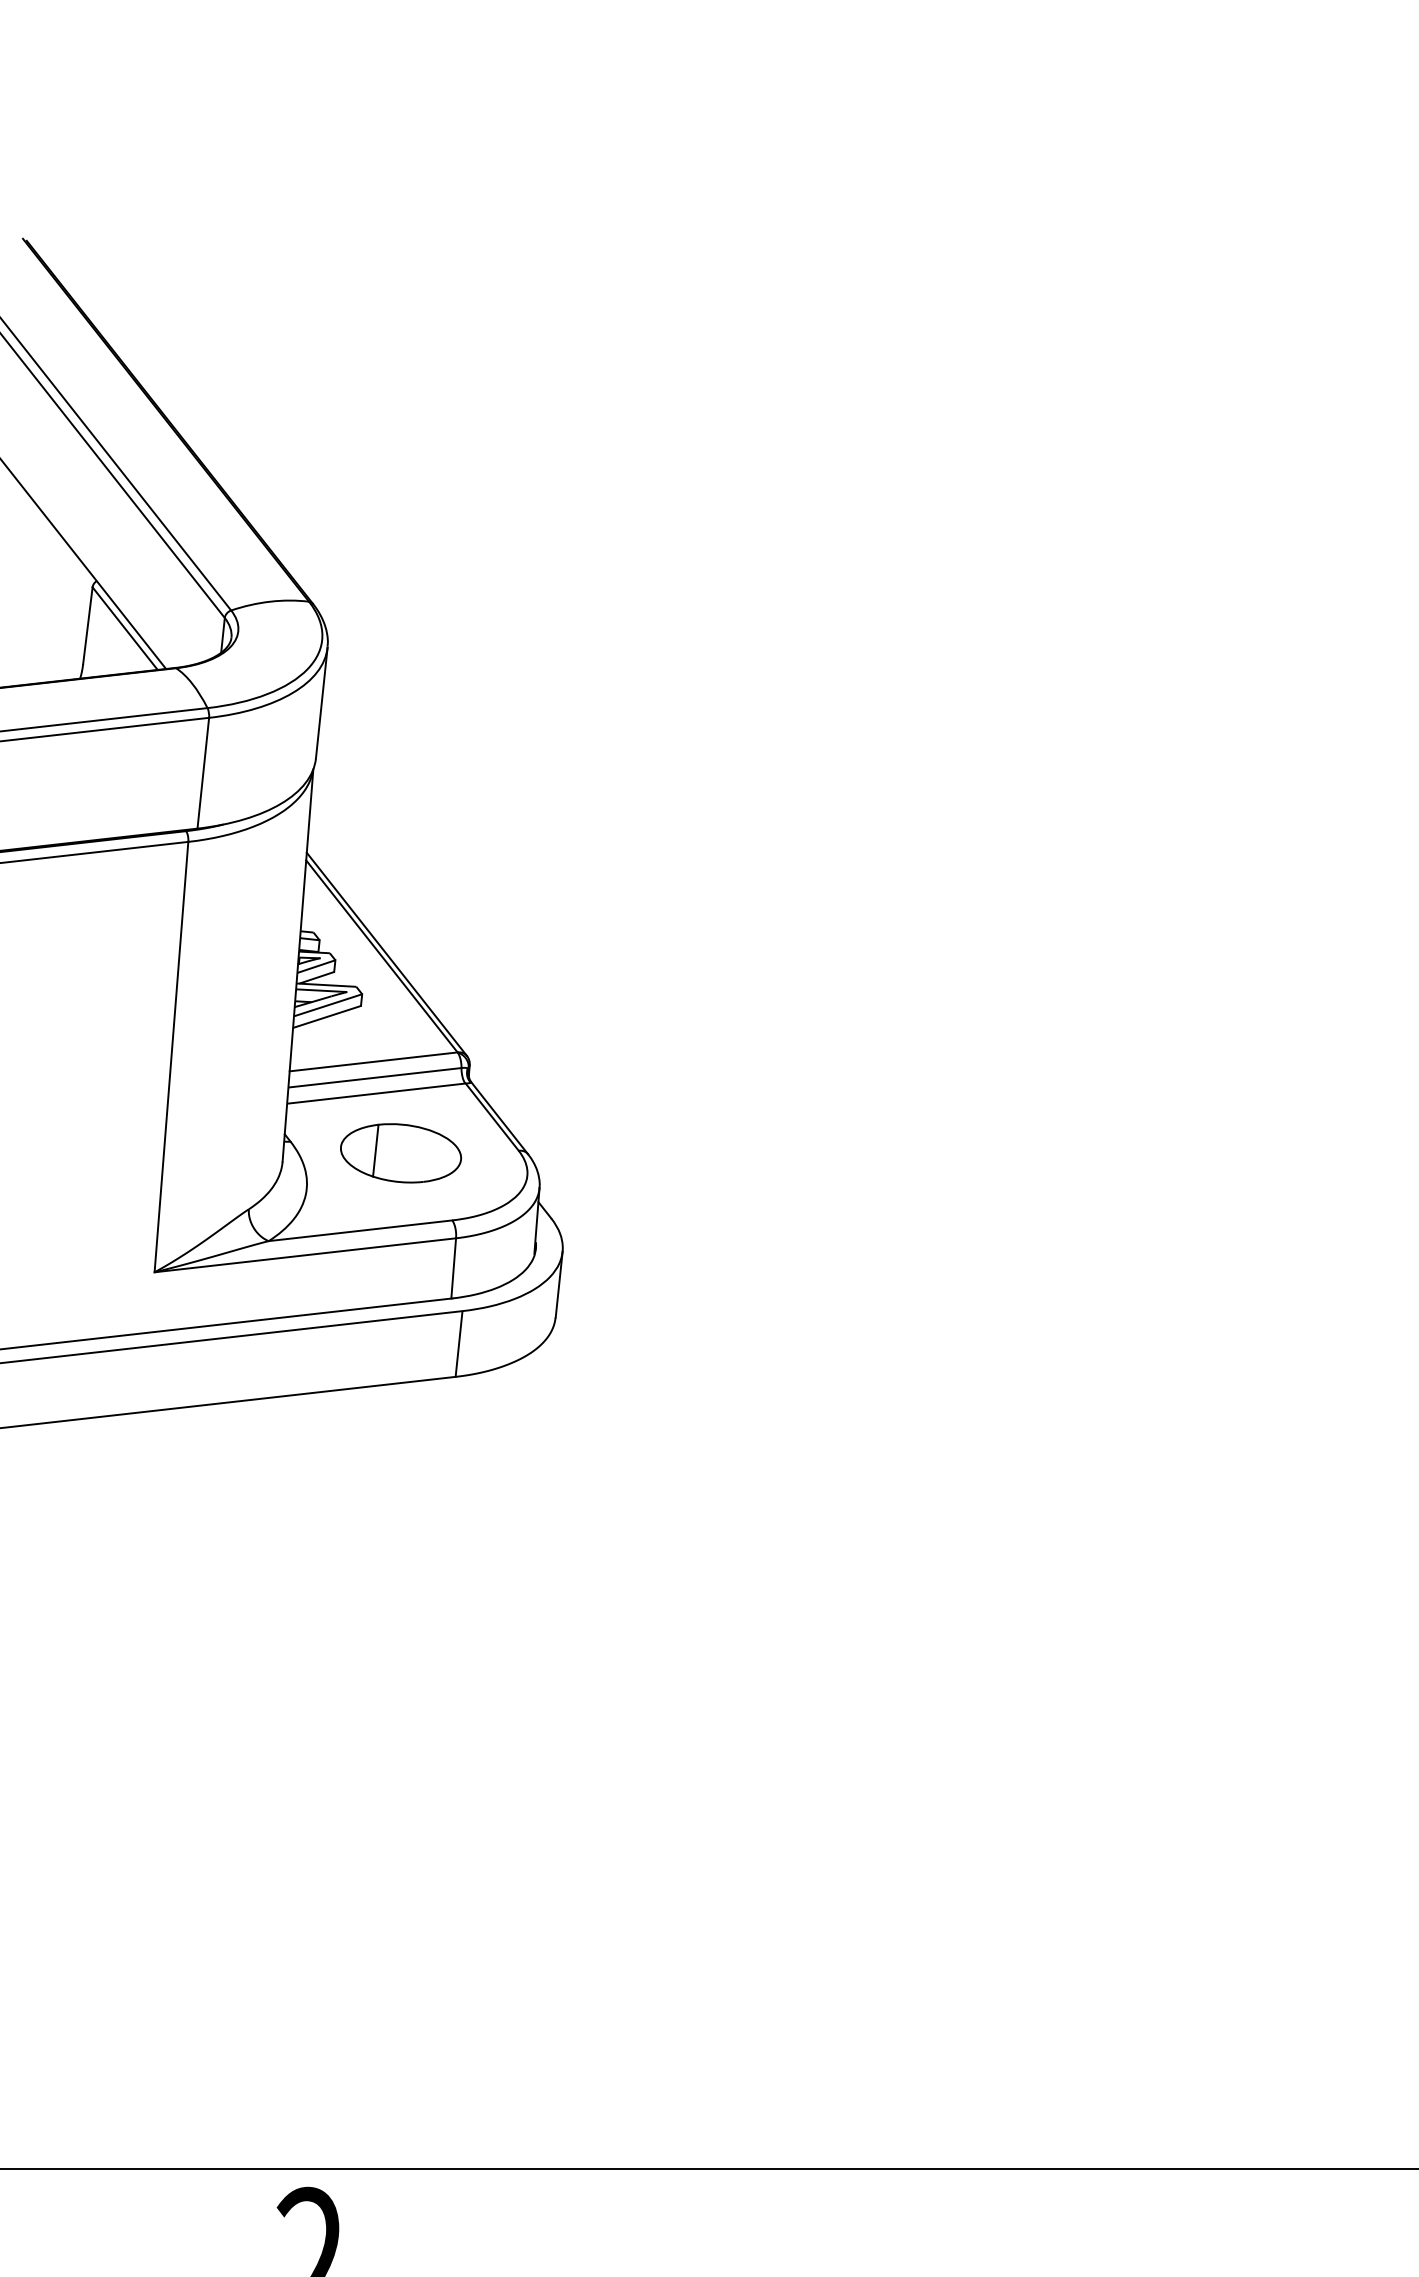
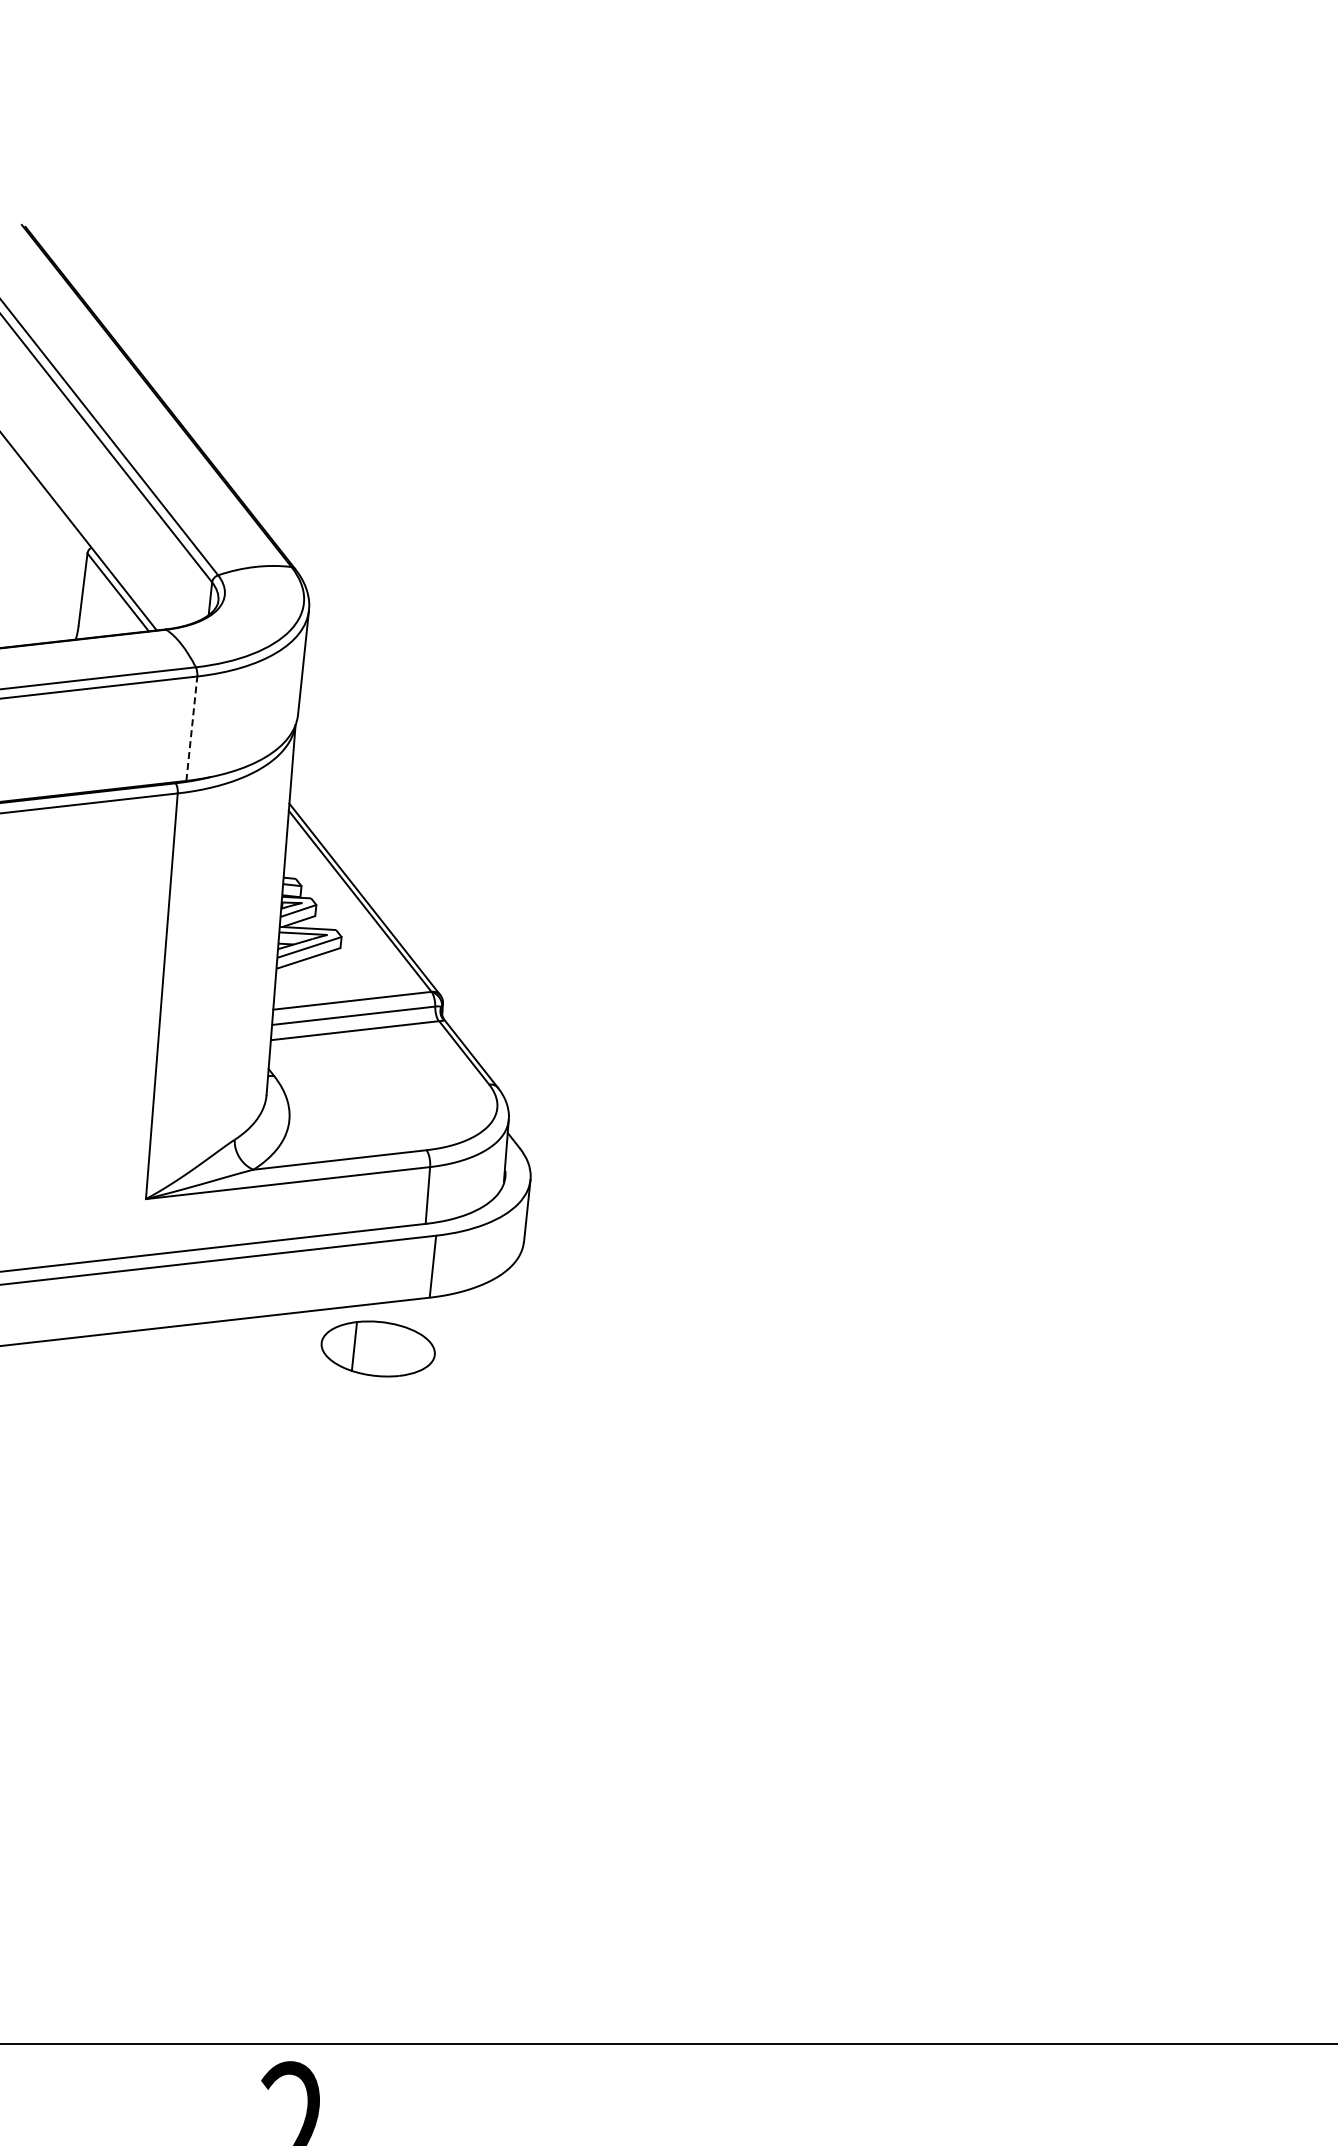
line: (202, 773) -> (191, 728), solid -> dashed
part: (400, 1152) -> (377, 1348), moved

